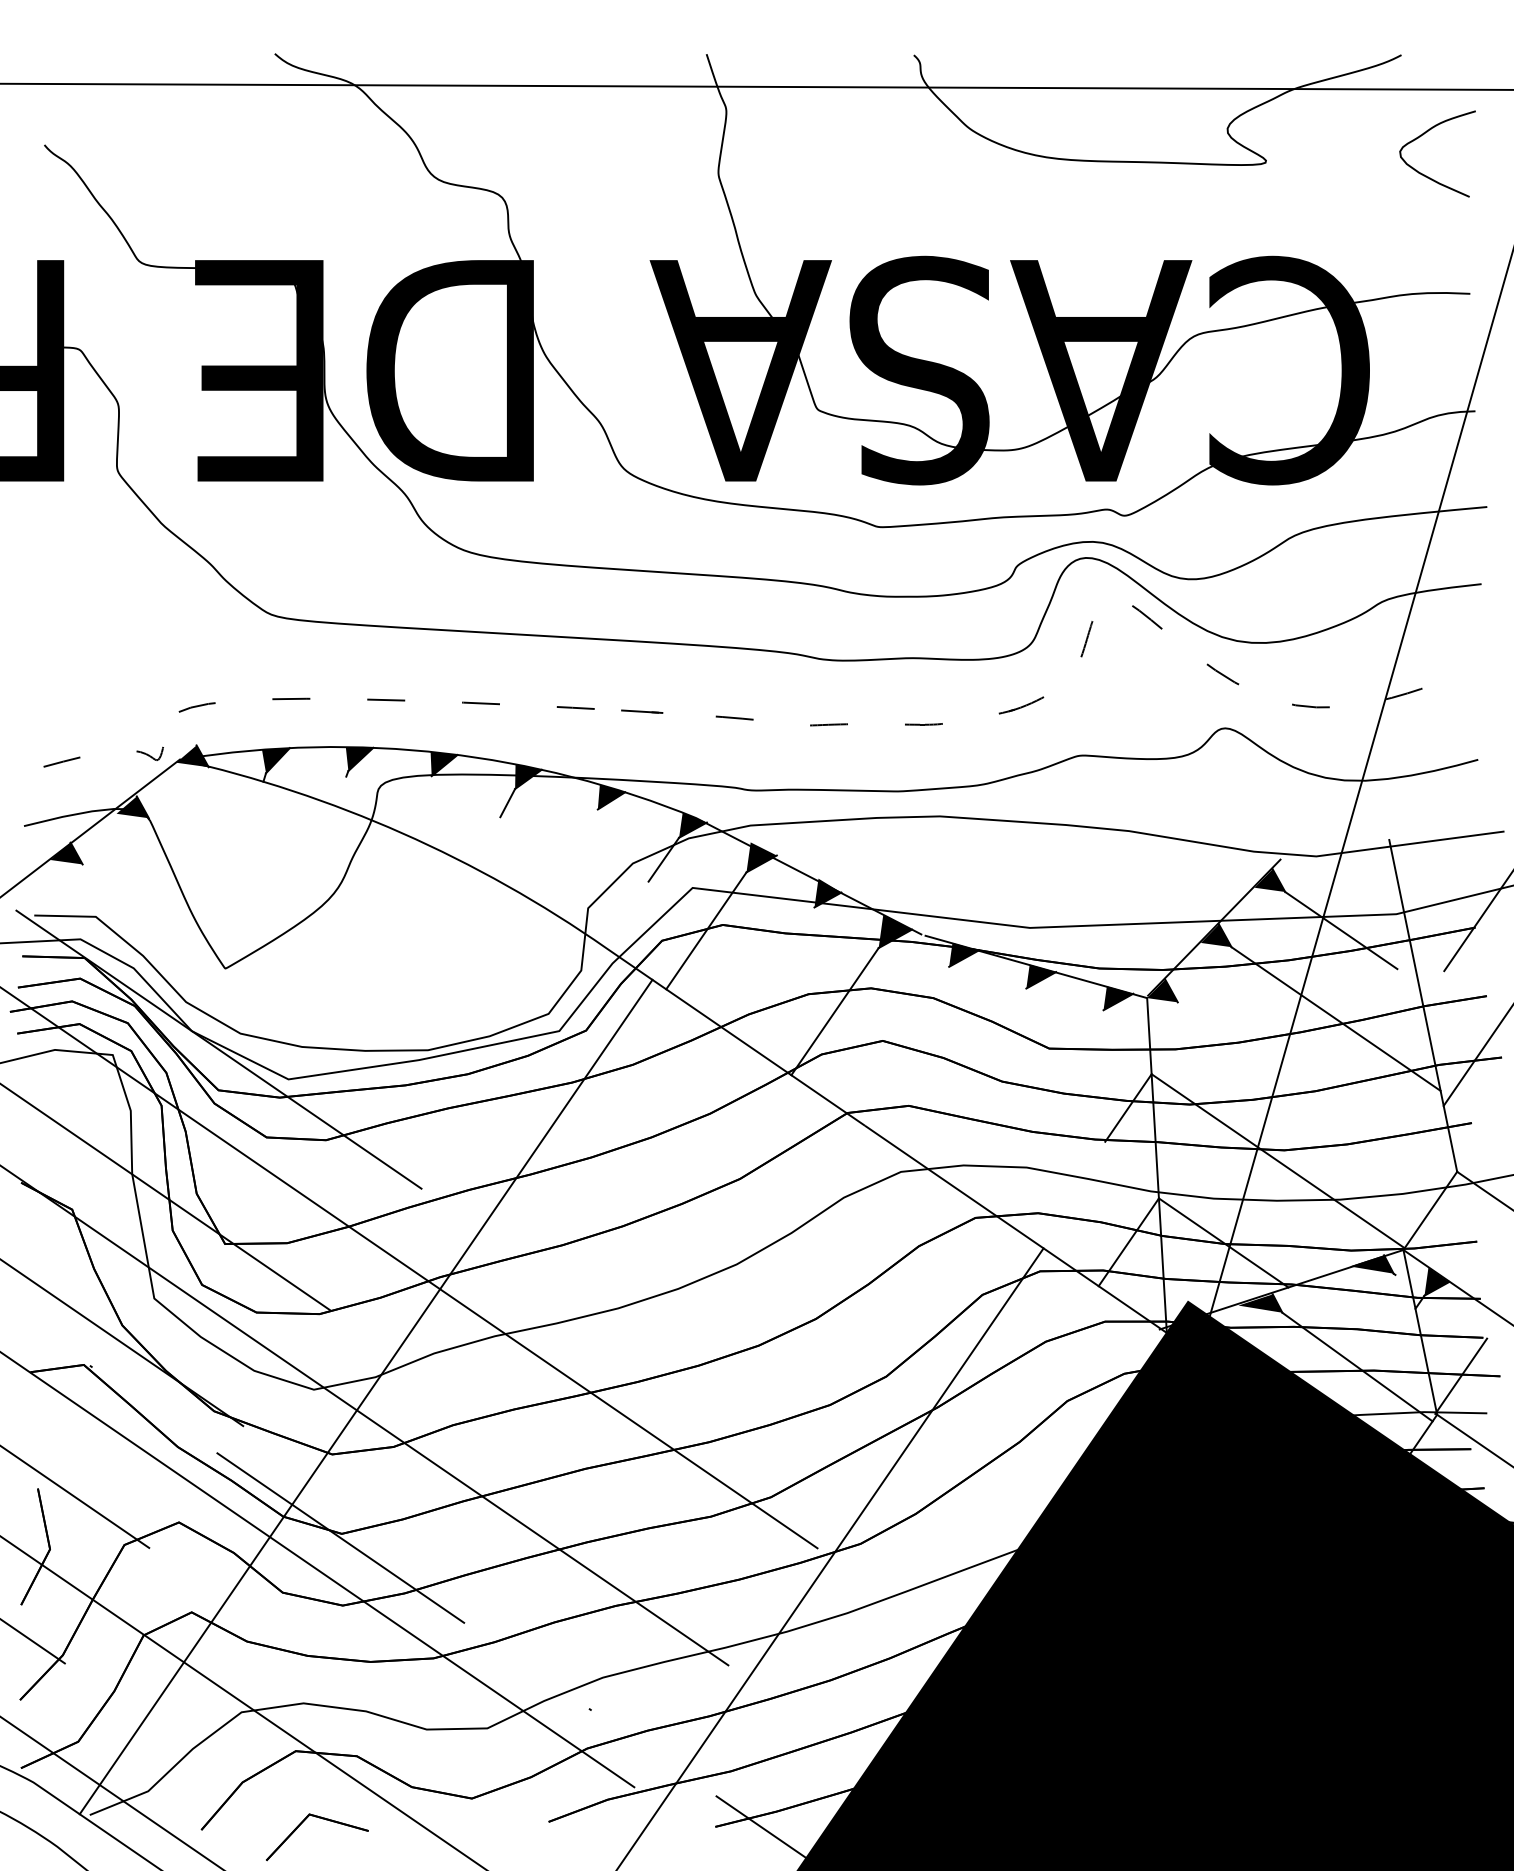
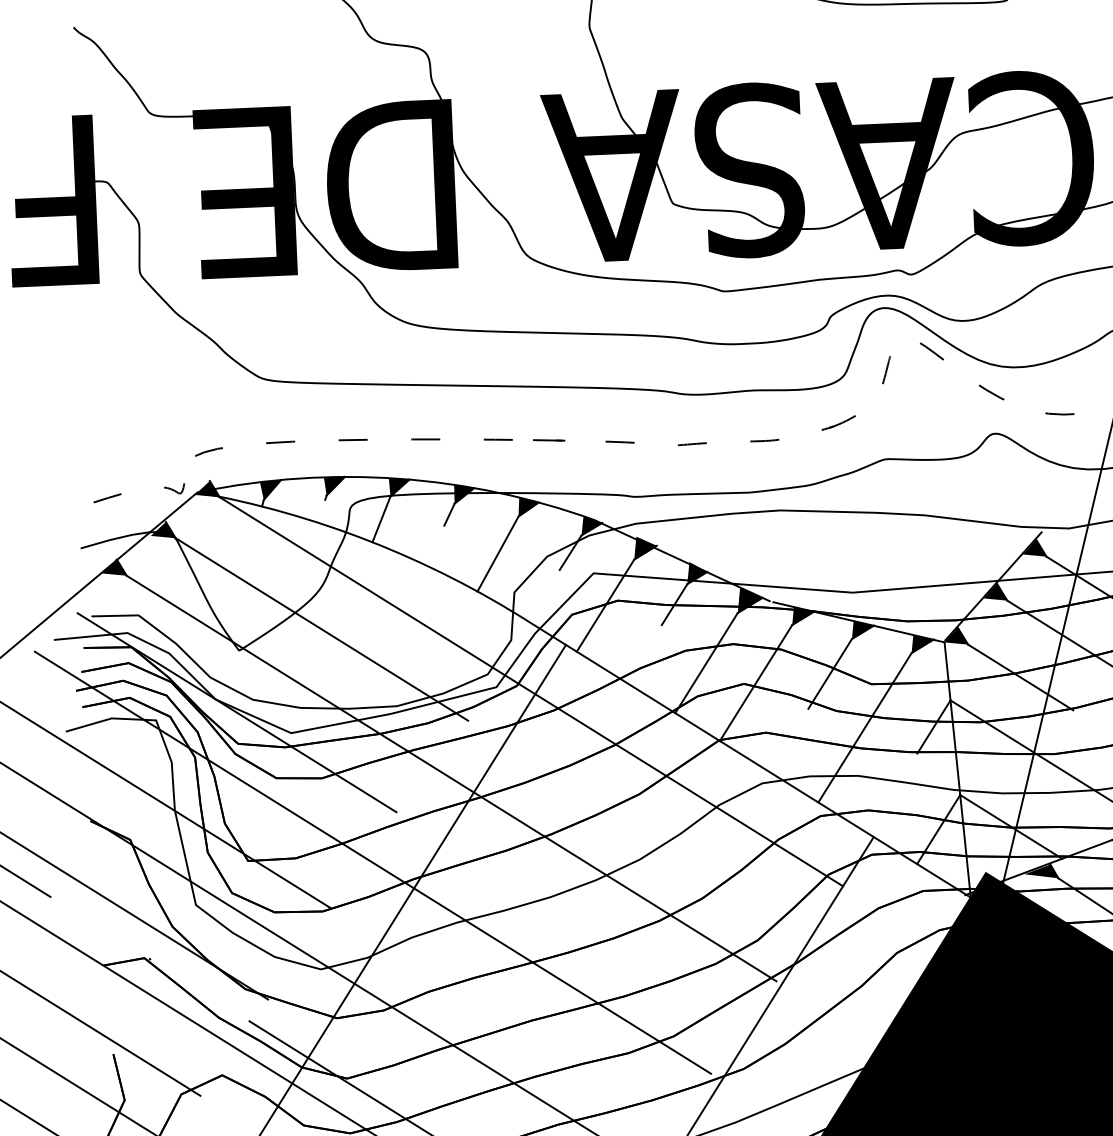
line: (418, 805) -> (381, 519), added
line: (568, 857) -> (497, 554), added
line: (796, 933) -> (674, 604), added
line: (334, 945) -> (321, 629), added
line: (995, 1032) -> (829, 673), added
line: (604, 1038) -> (531, 691), added
line: (898, 1040) -> (755, 683), added
line: (1244, 1048) -> (1020, 677), added
line: (1038, 1105) -> (865, 728), added
line: (495, 1147) -> (451, 778), added

